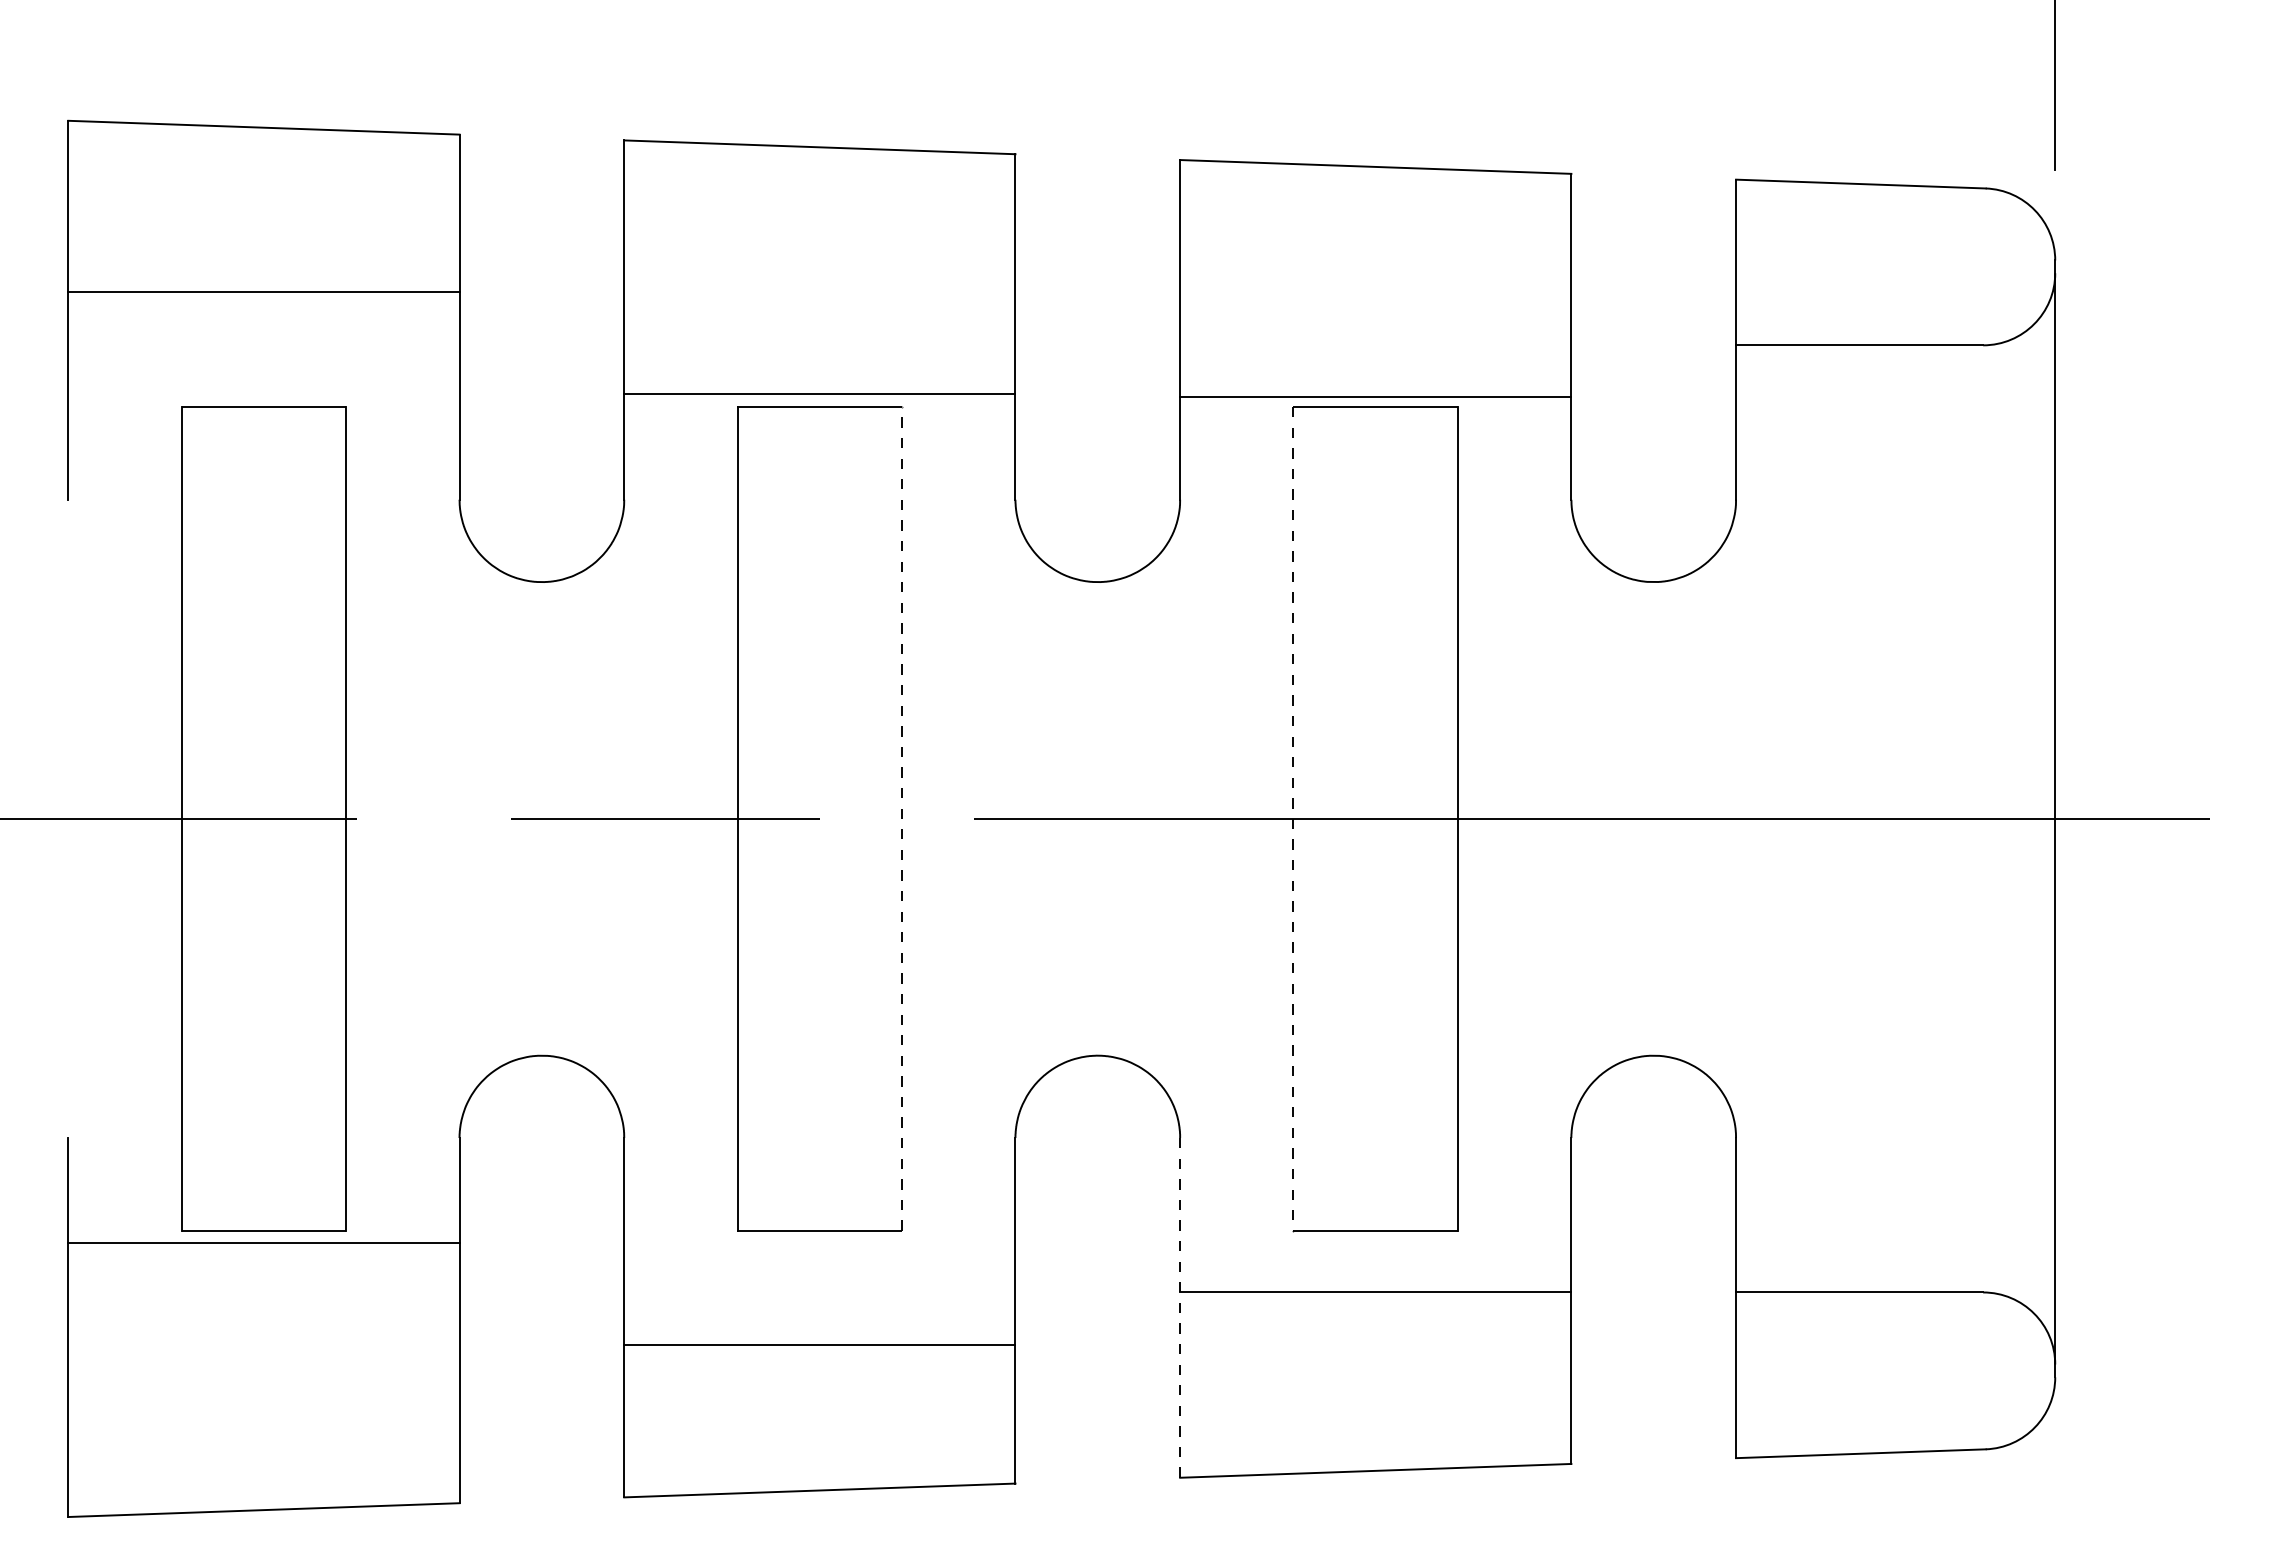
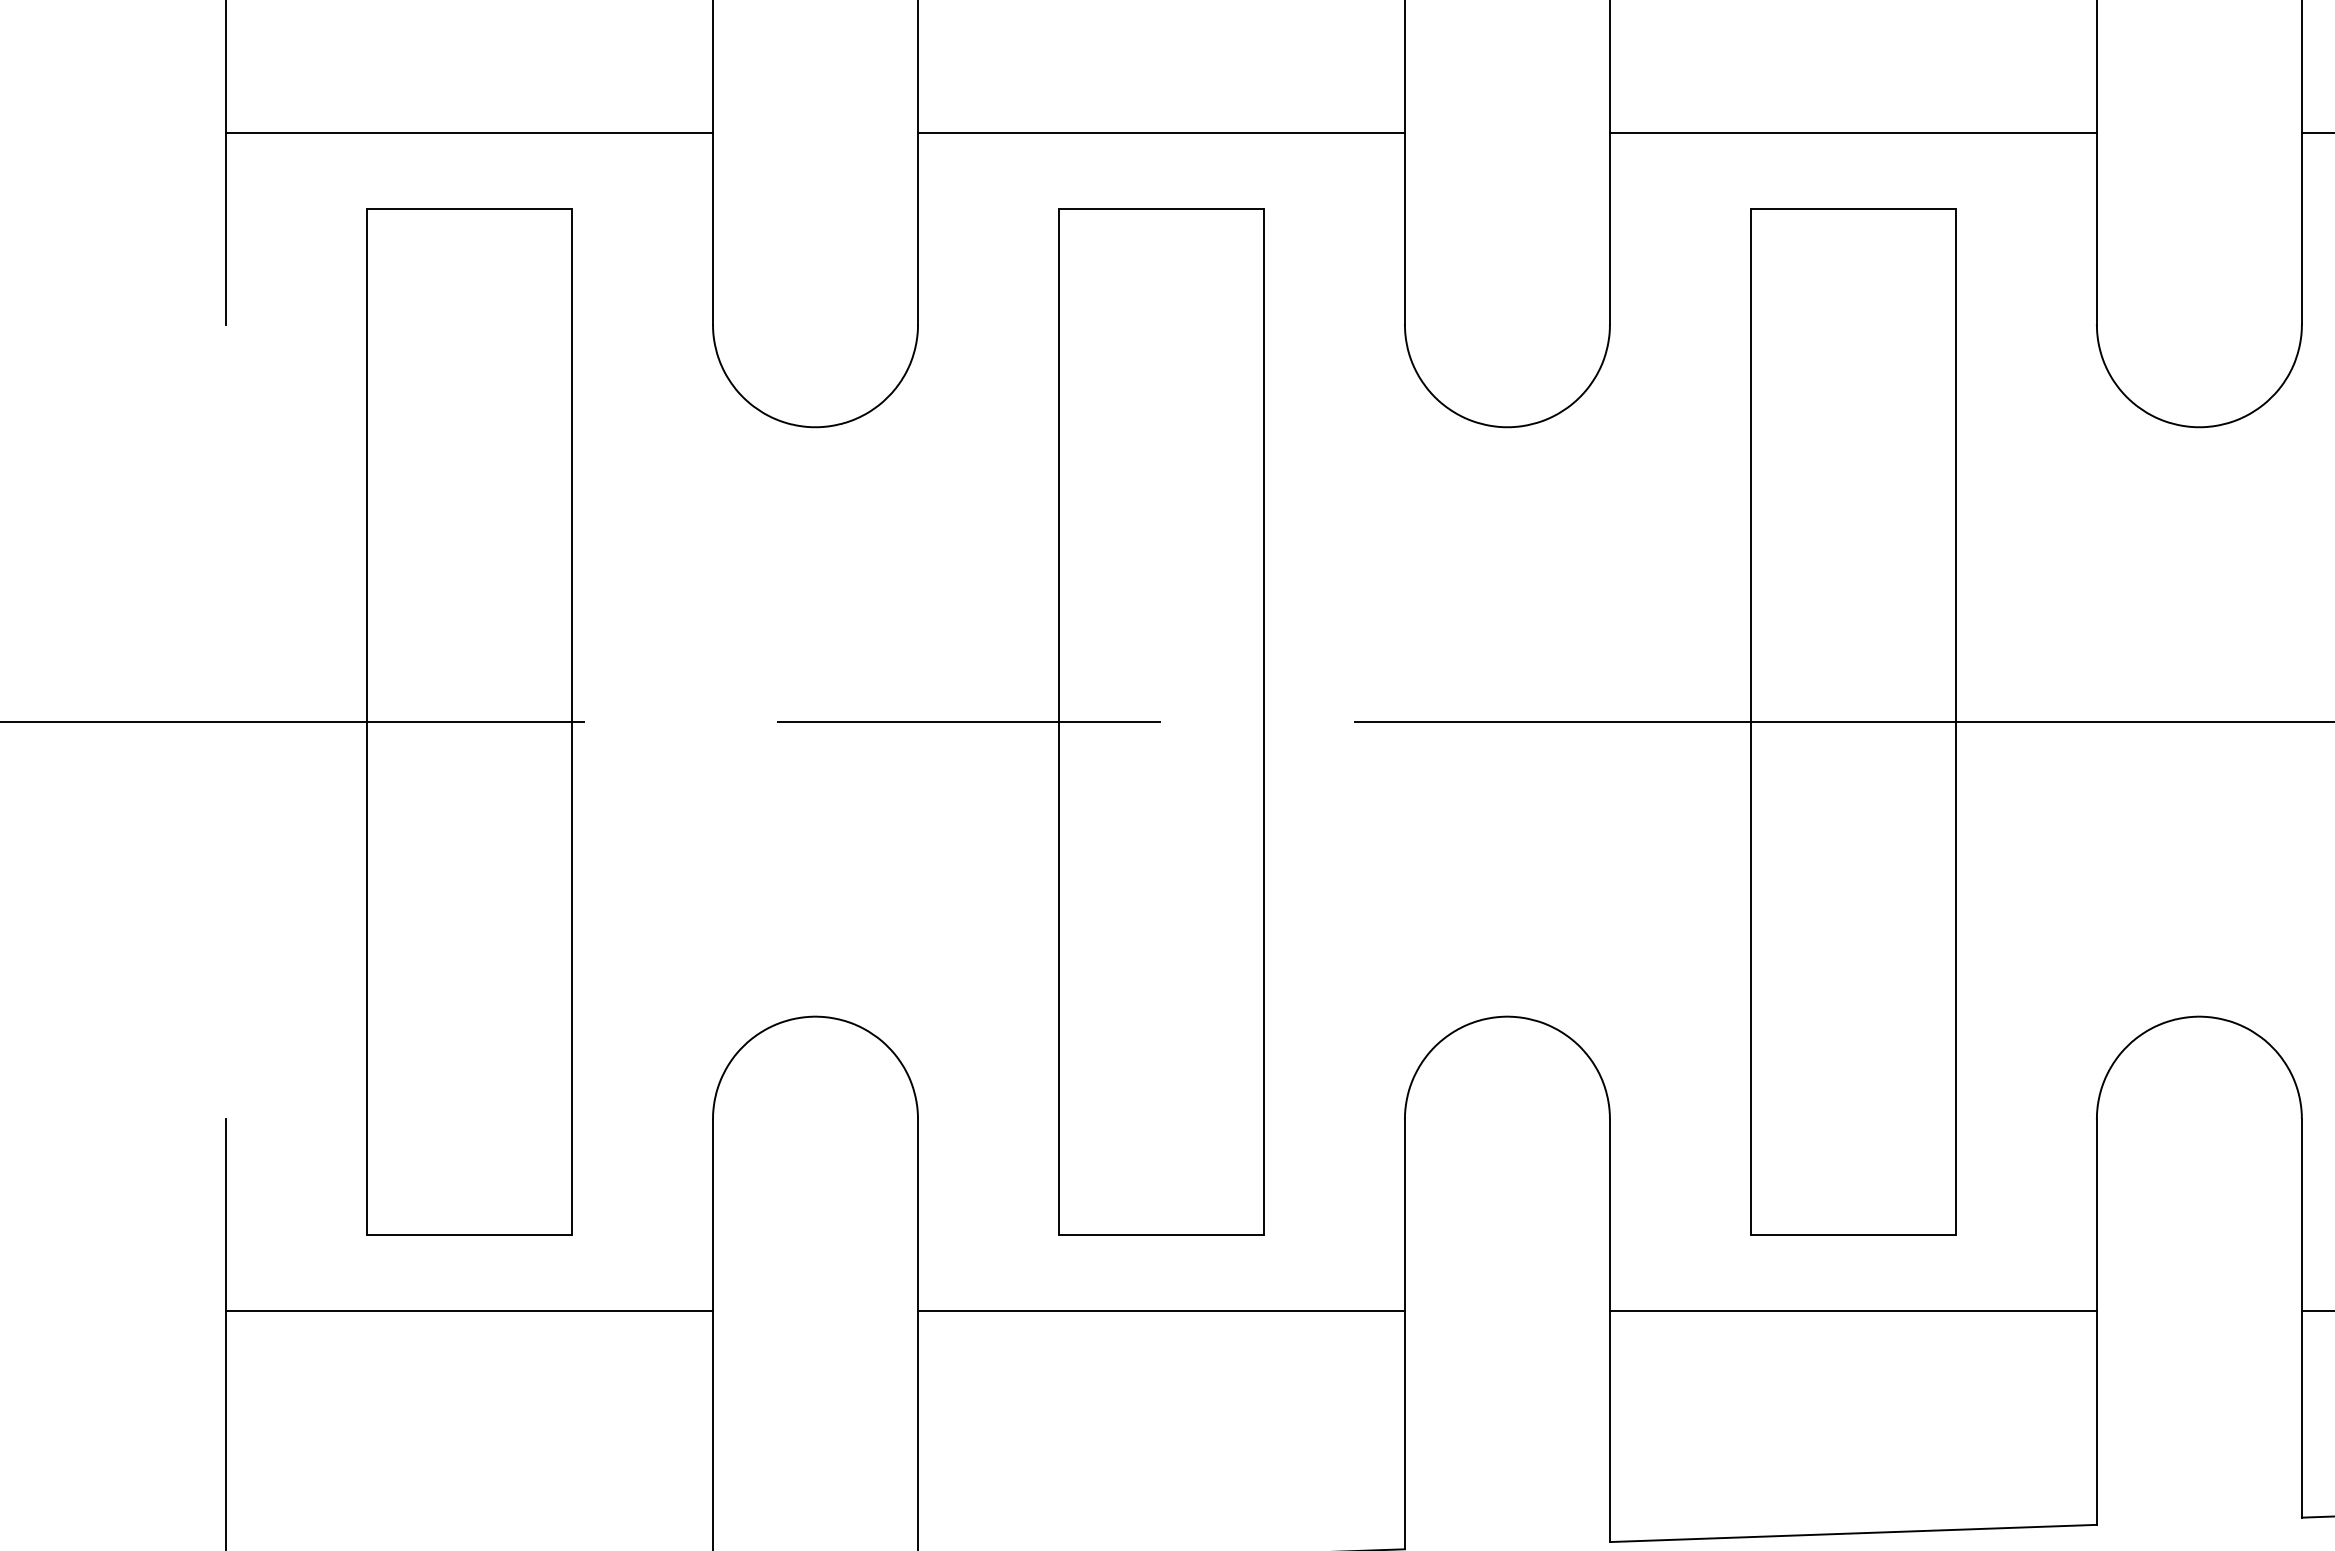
line: (263, 292) -> (468, 132), moved
line: (819, 394) -> (1161, 132), moved
line: (1375, 397) -> (1853, 132), moved
line: (902, 818) -> (1264, 721), dashed -> solid
line: (1293, 818) -> (1751, 721), dashed -> solid
line: (263, 1243) -> (468, 1311), moved
line: (1180, 1307) -> (1610, 1330), dashed -> solid
line: (819, 1345) -> (1161, 1311), moved

